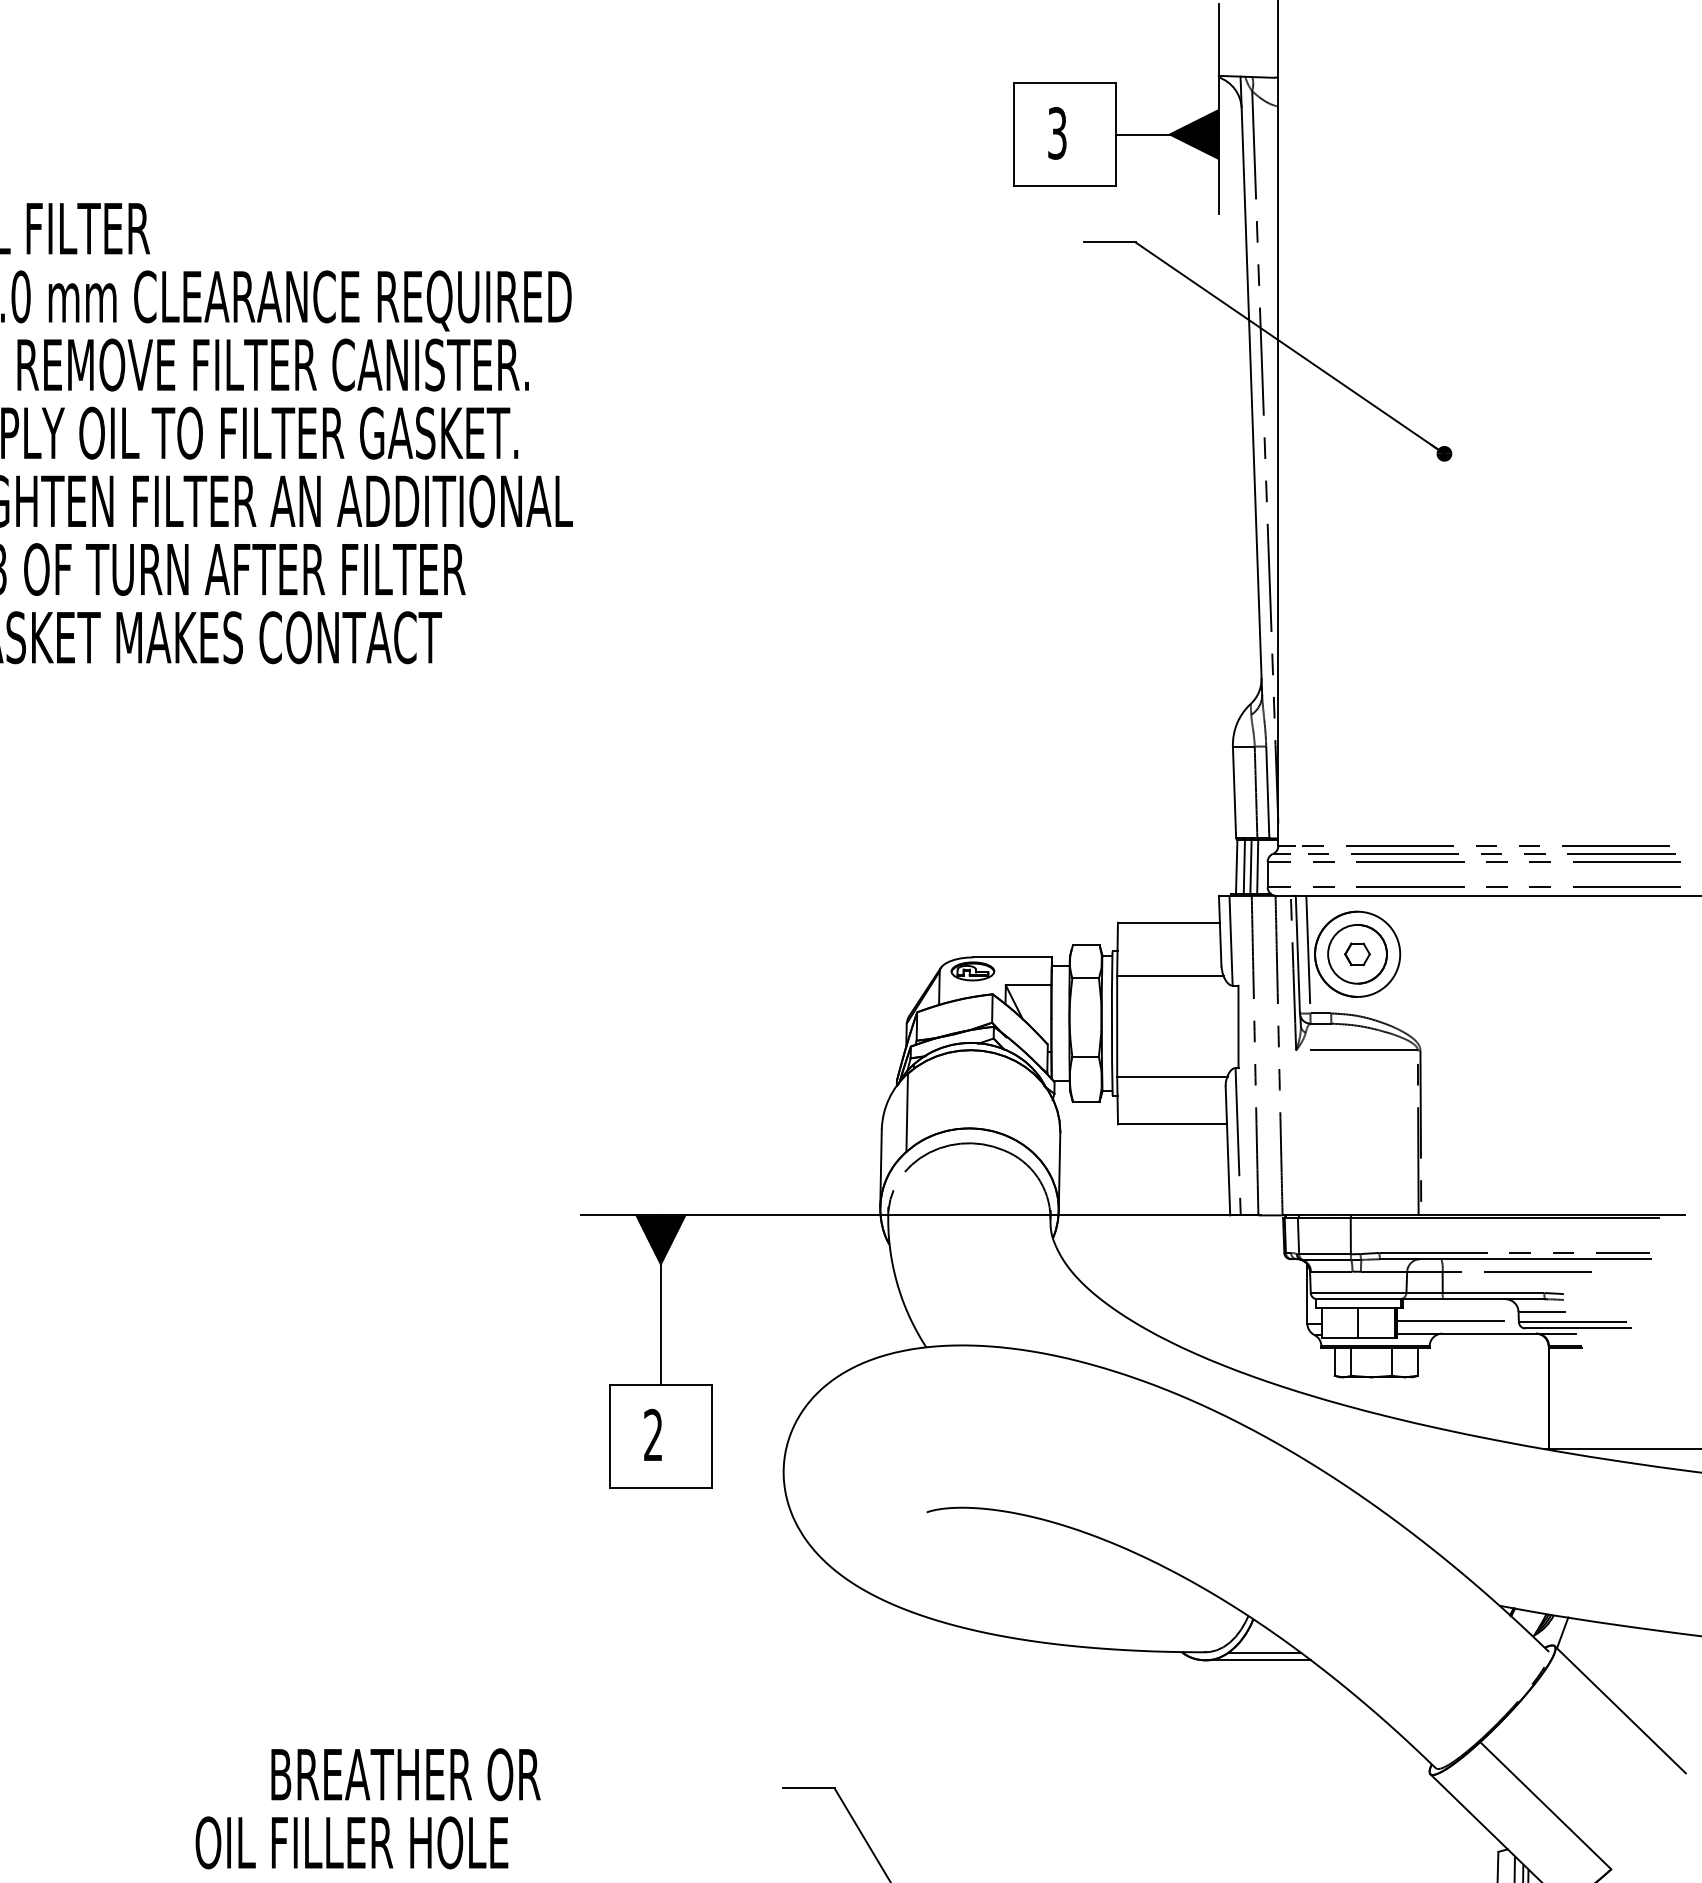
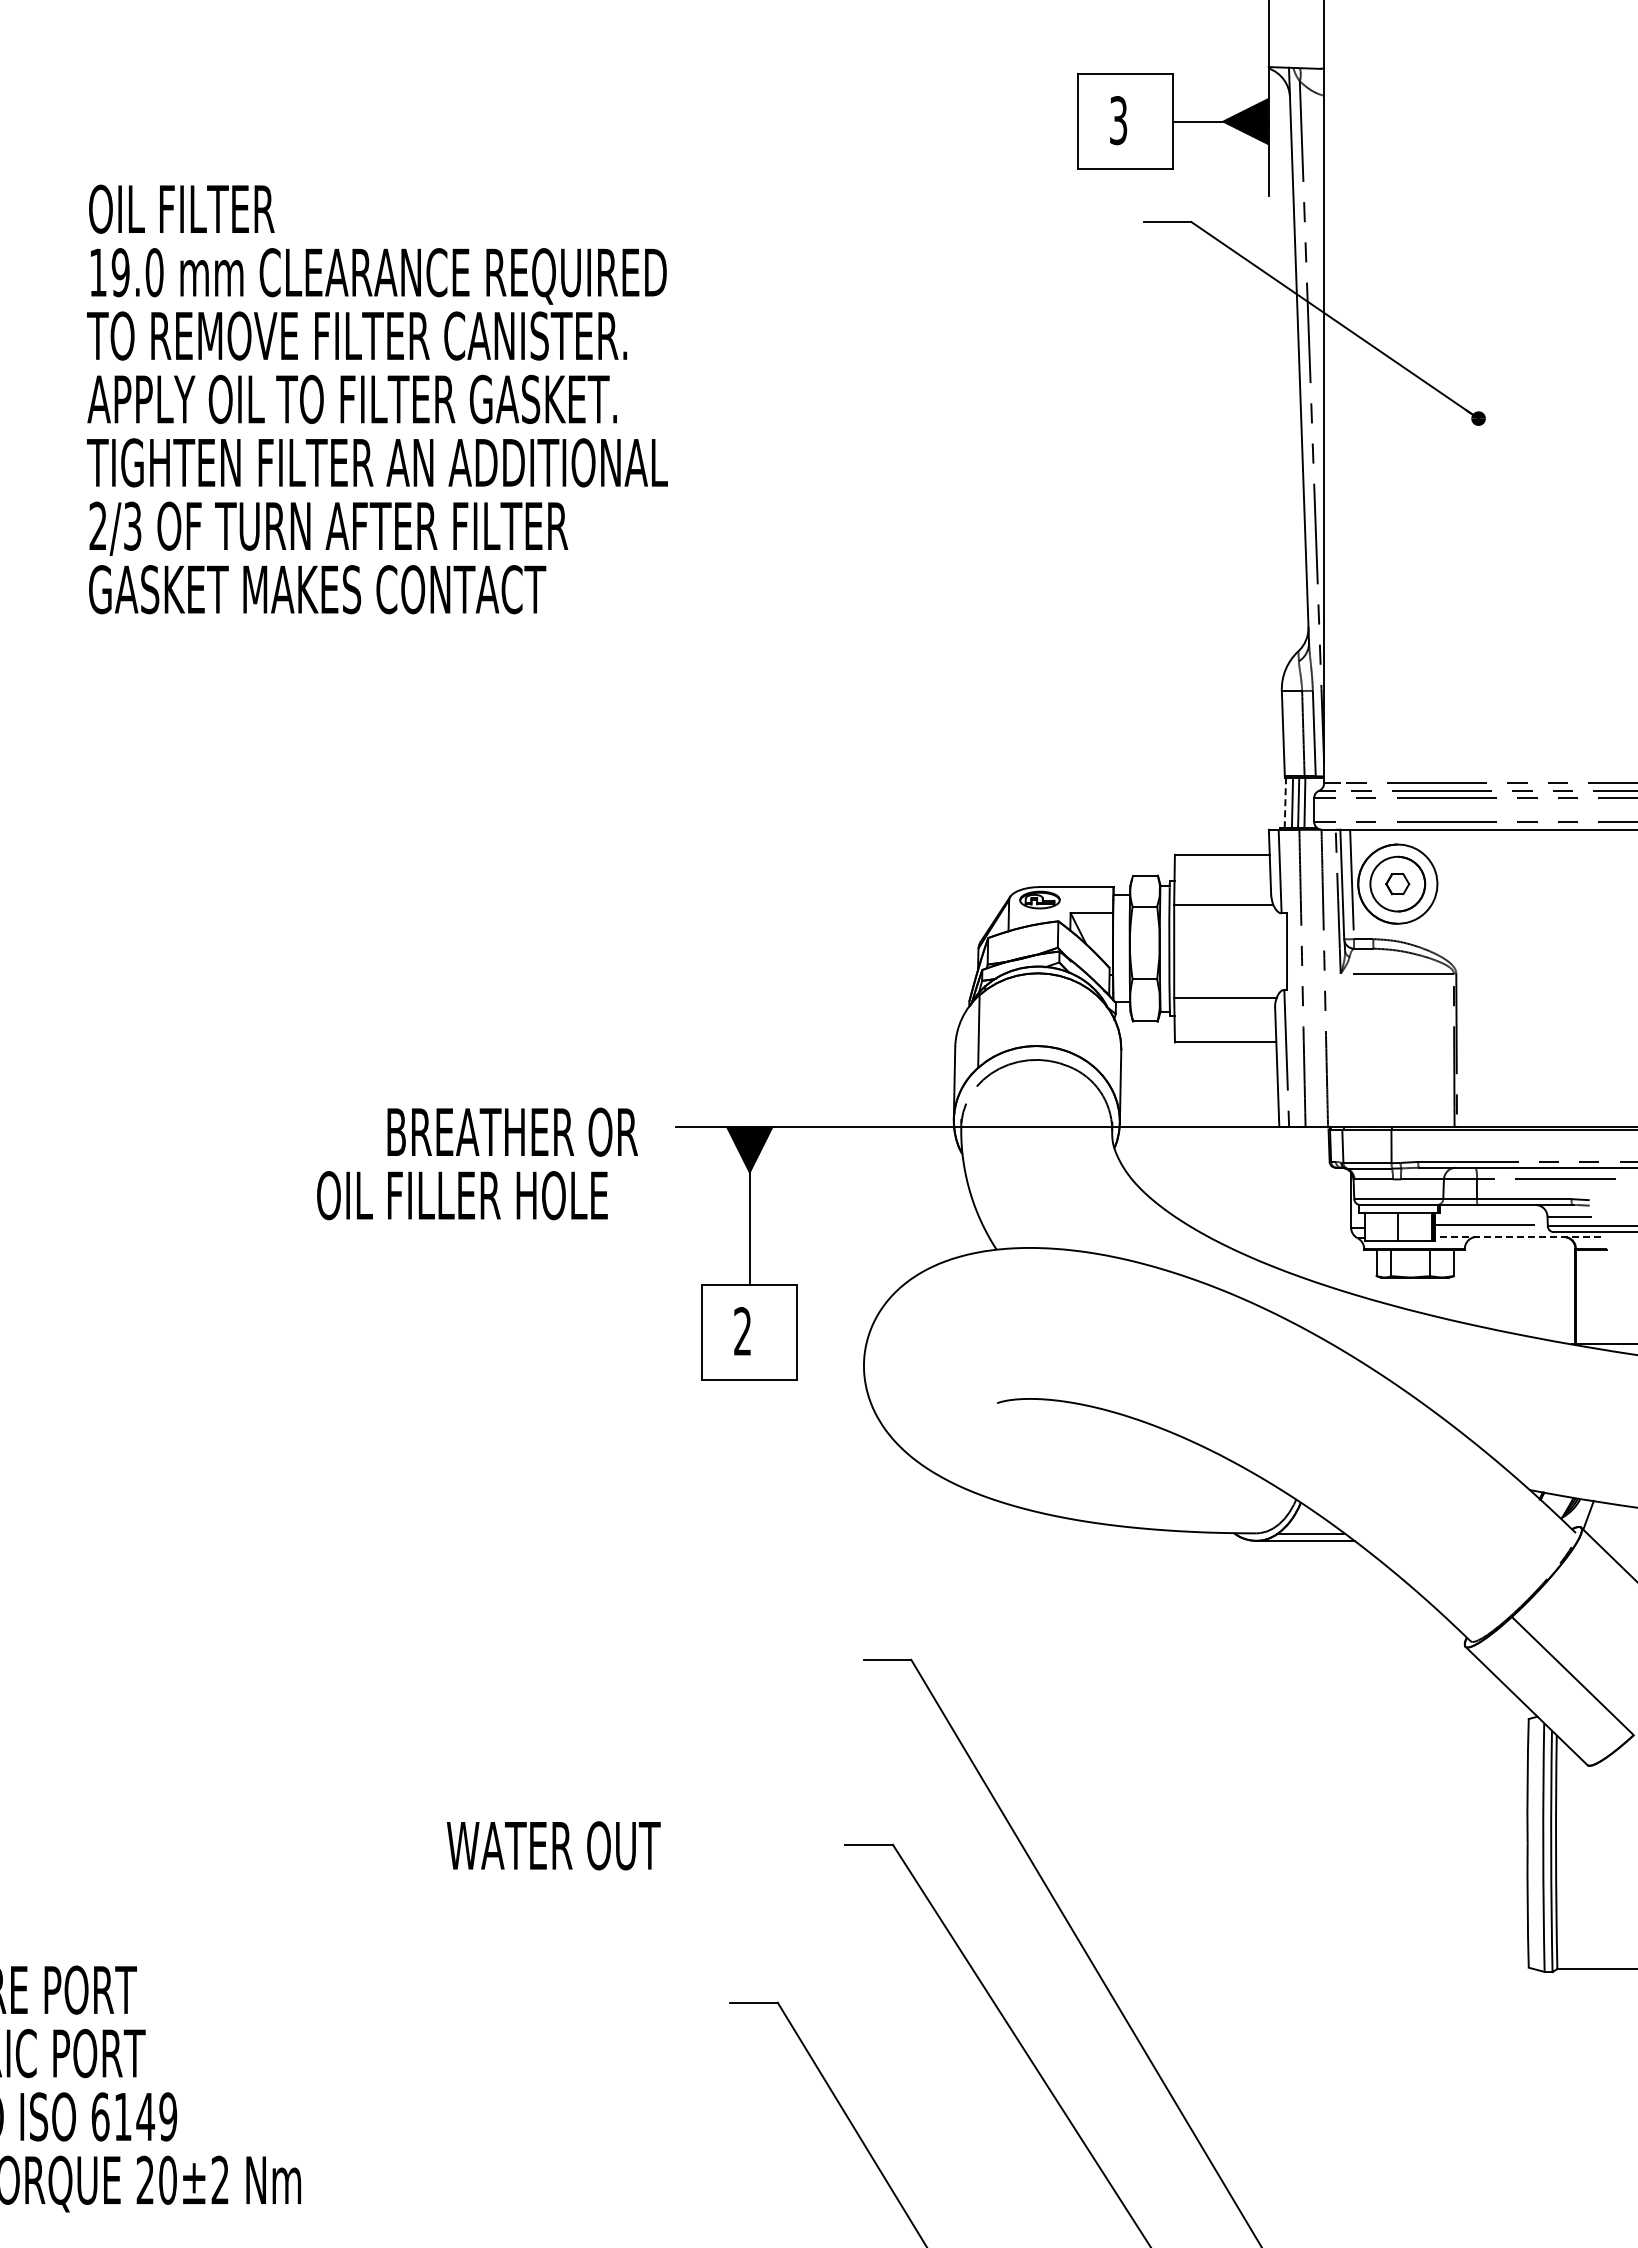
line: (1236, 866) -> (1285, 802), solid -> dashed
line: (1486, 1333) -> (1517, 1236), solid -> dashed
text: (368, 1808) -> (477, 1163), moved

